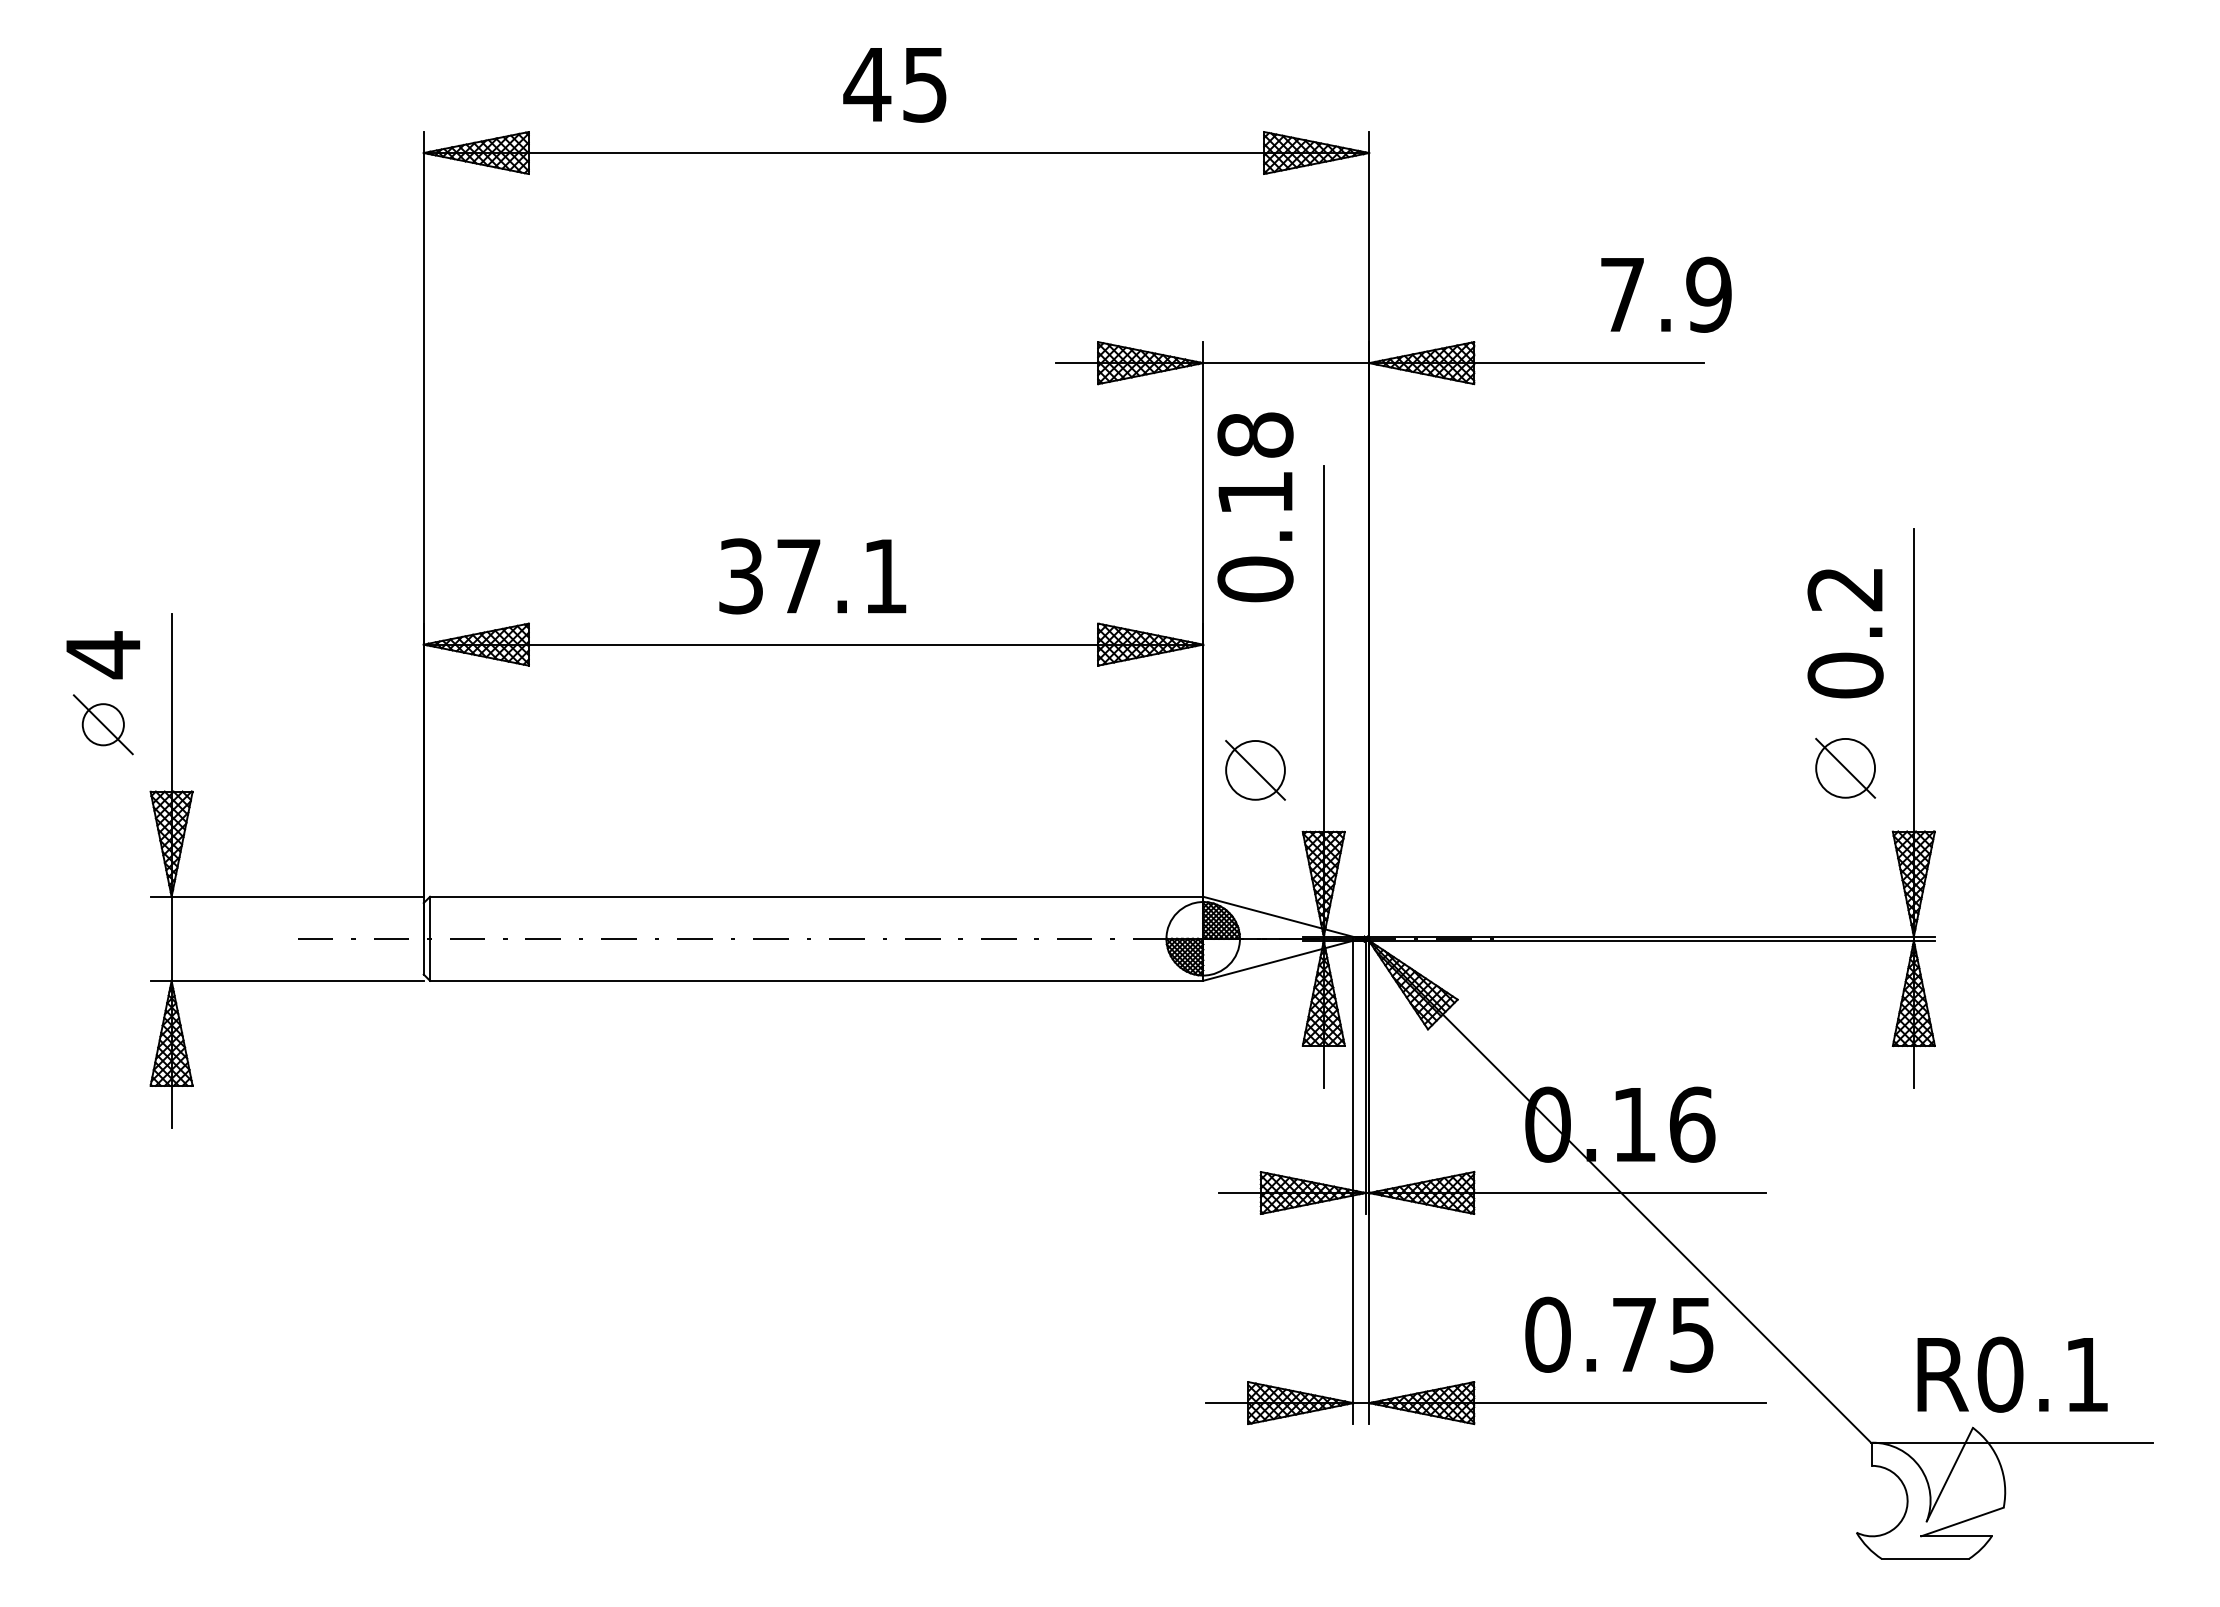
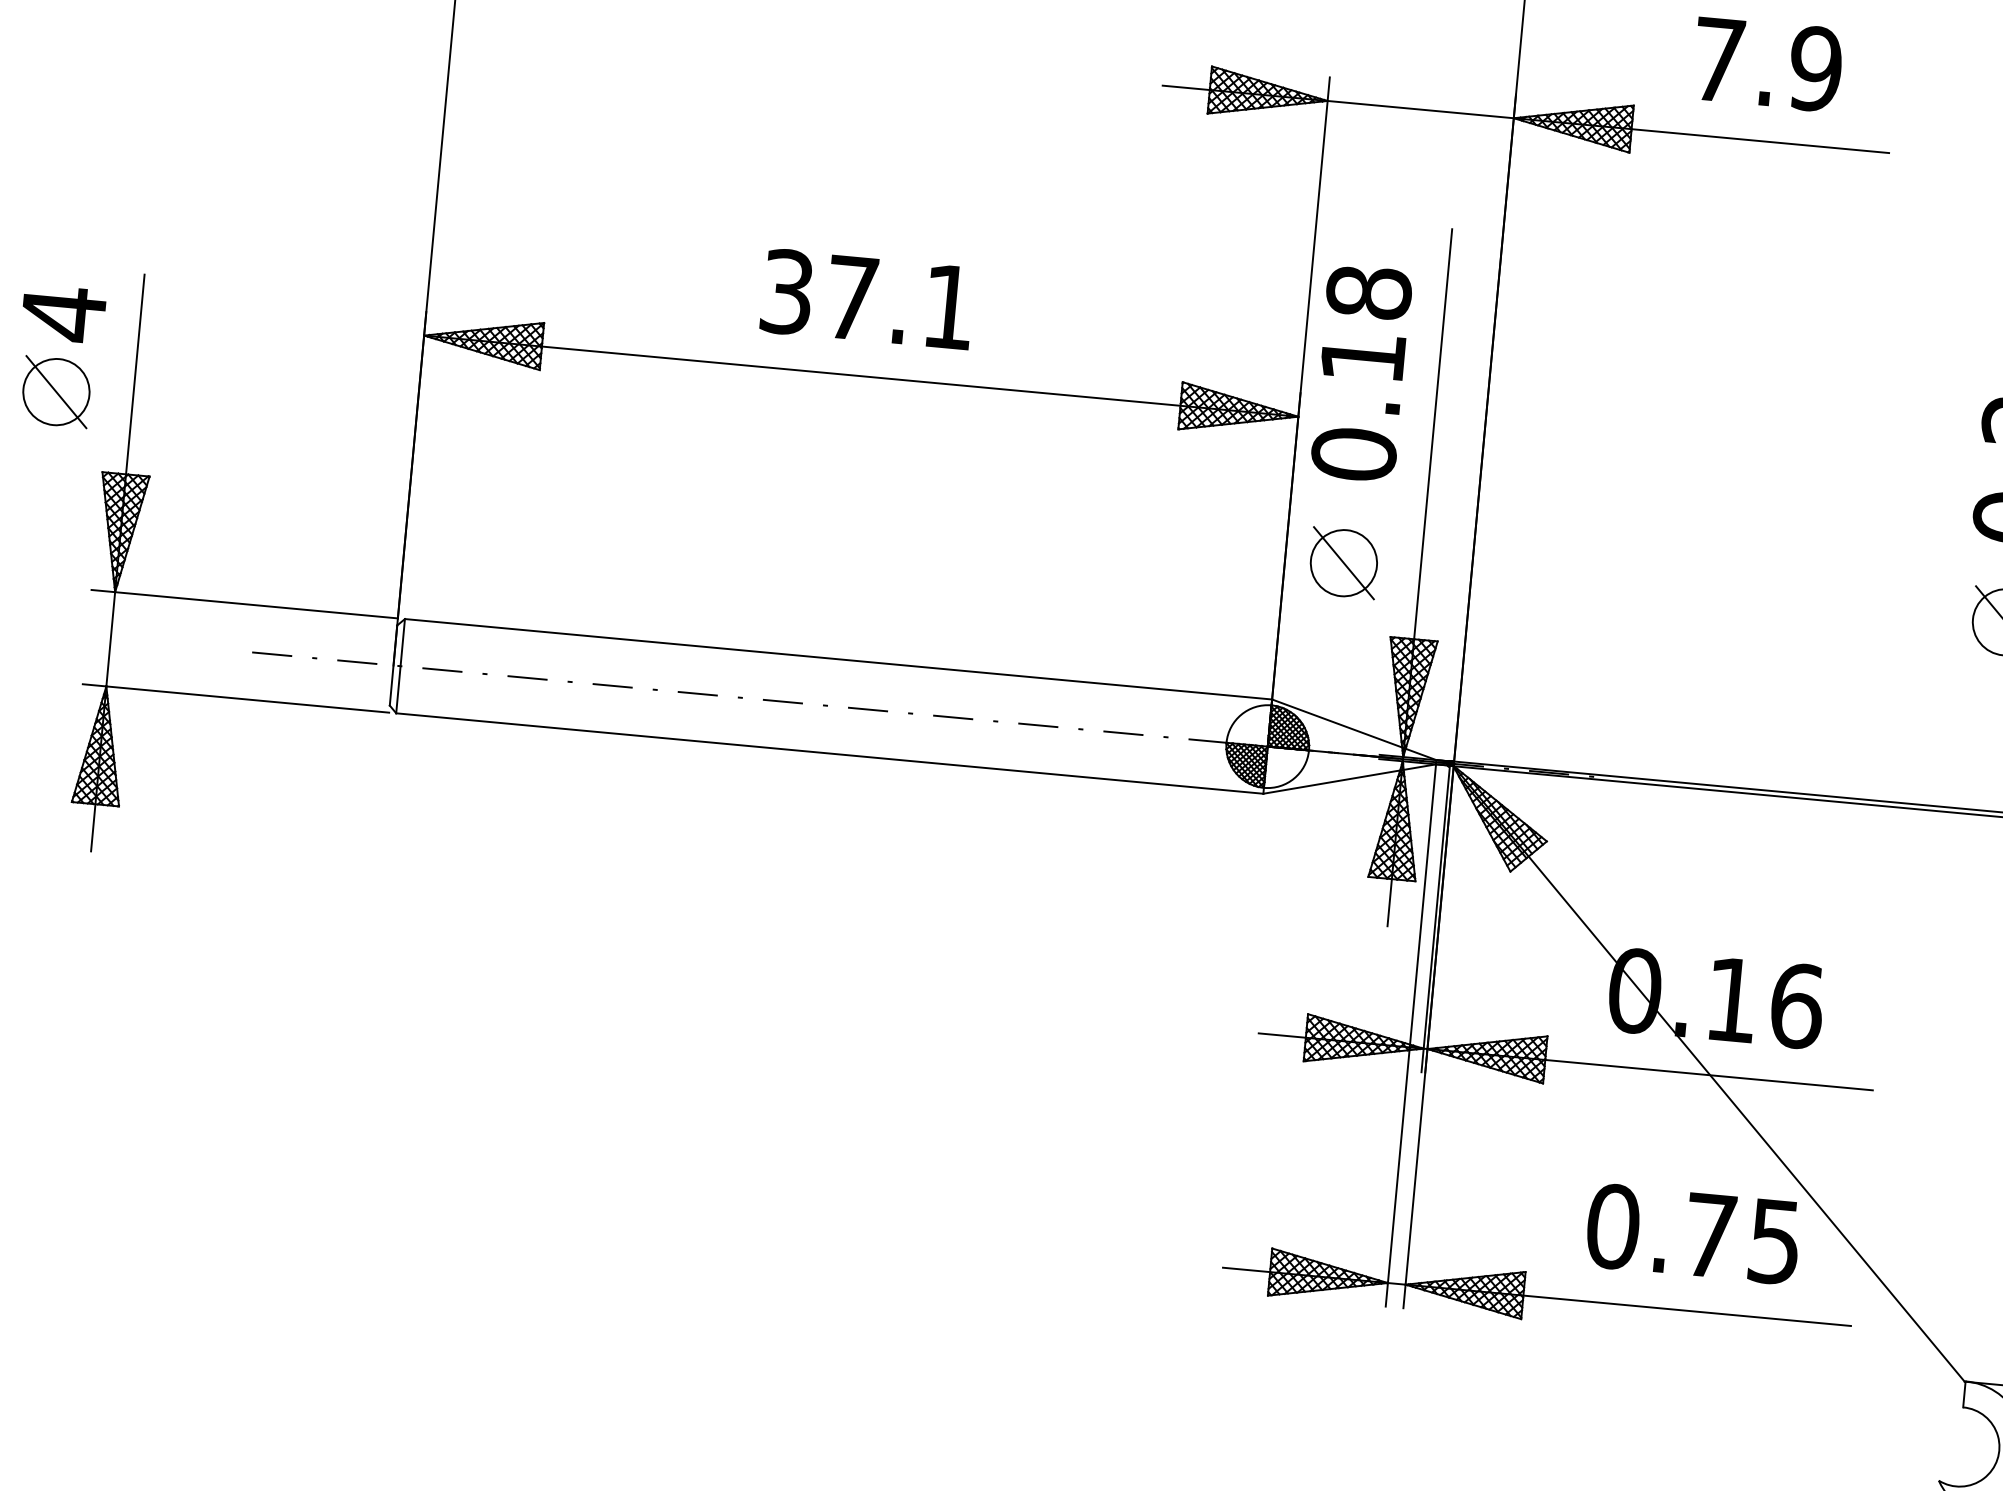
text: (1666, 294) -> (1768, 64), moved
text: (1255, 507) -> (1361, 373), moved
circle: (102, 724) -> (55, 391), size x1.43

